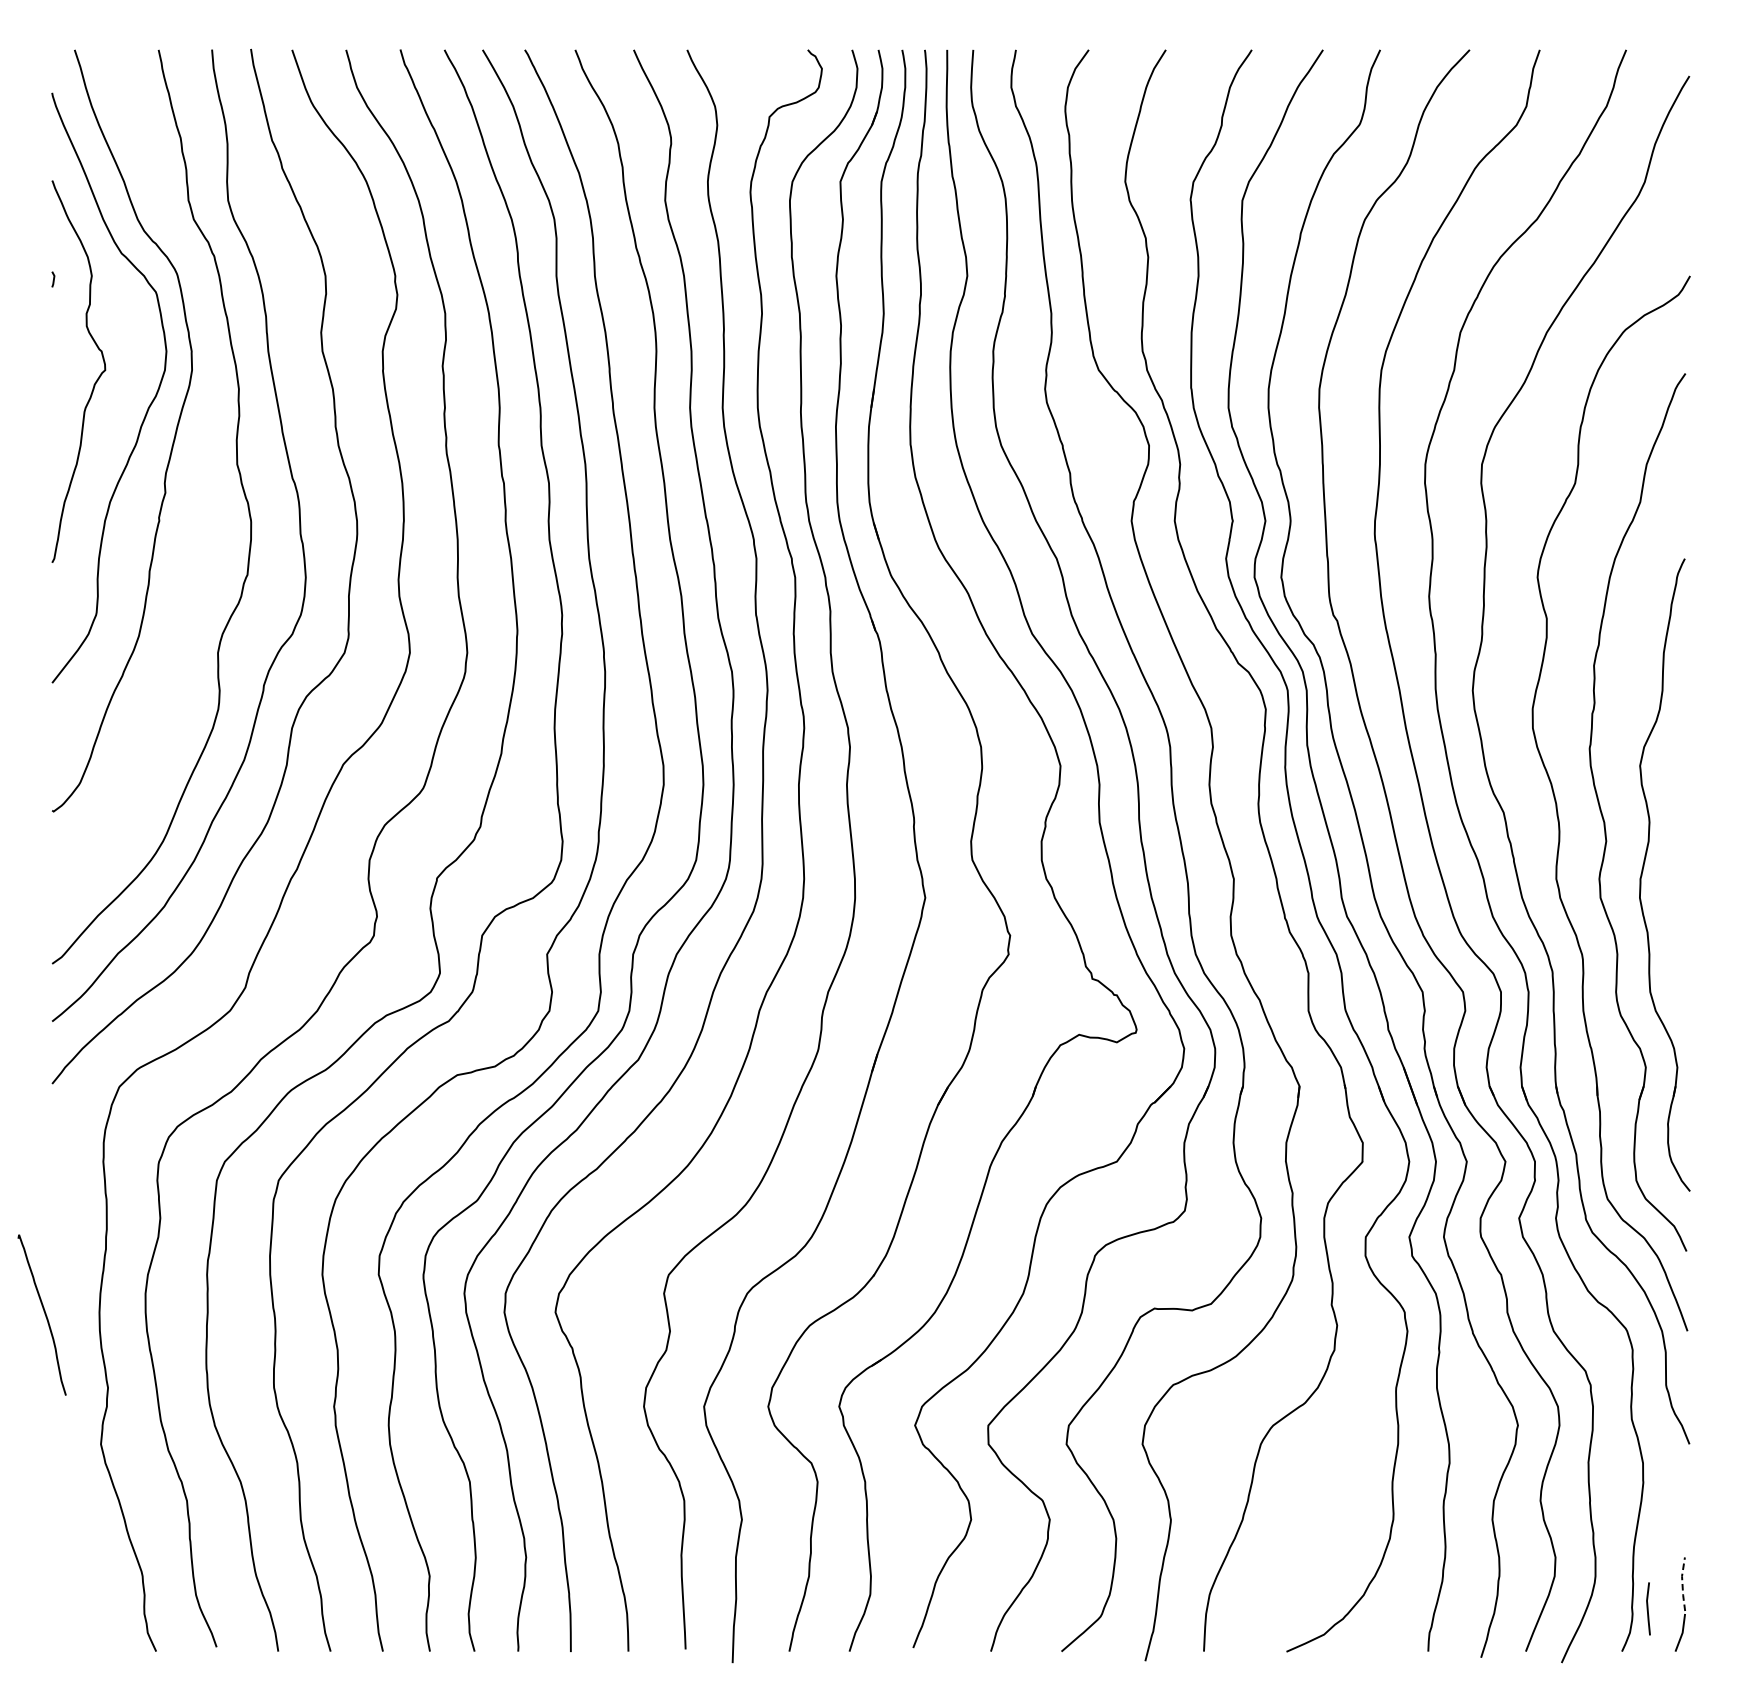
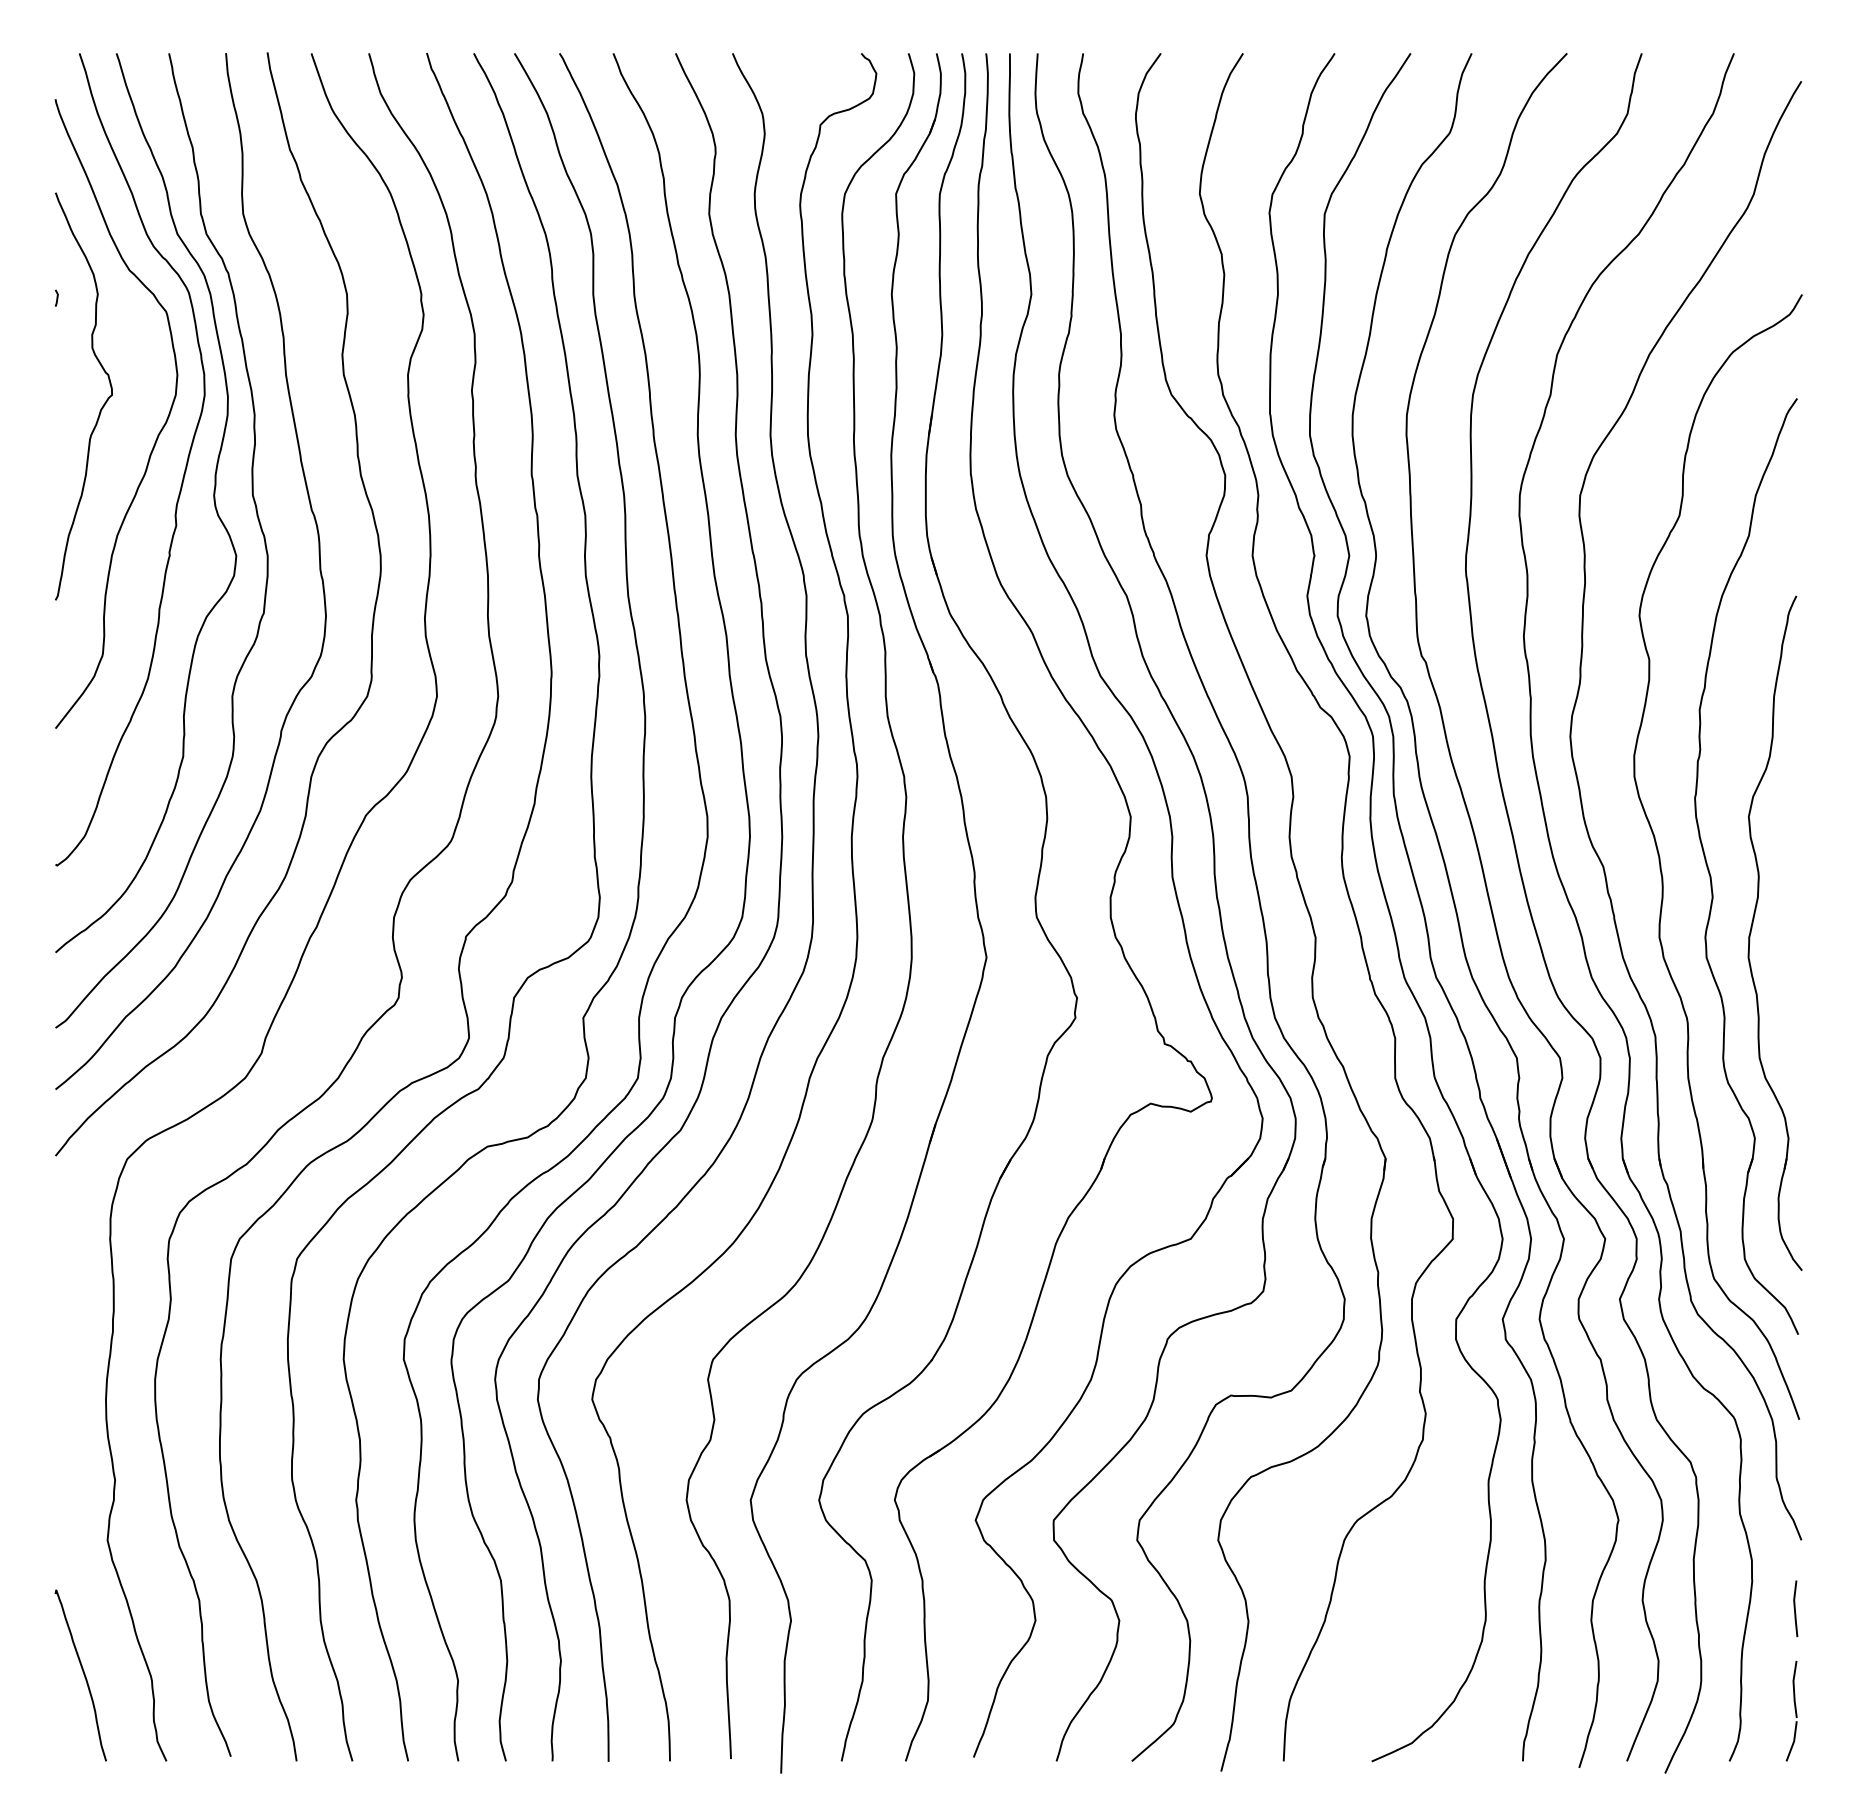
curve: (200, 470) -> (213, 501), added
curve: (44, 1315) -> (83, 1675), moved
line: (1682, 1584) -> (1793, 1689), dashed -> solid
line: (1648, 1608) -> (1795, 1608), moved

